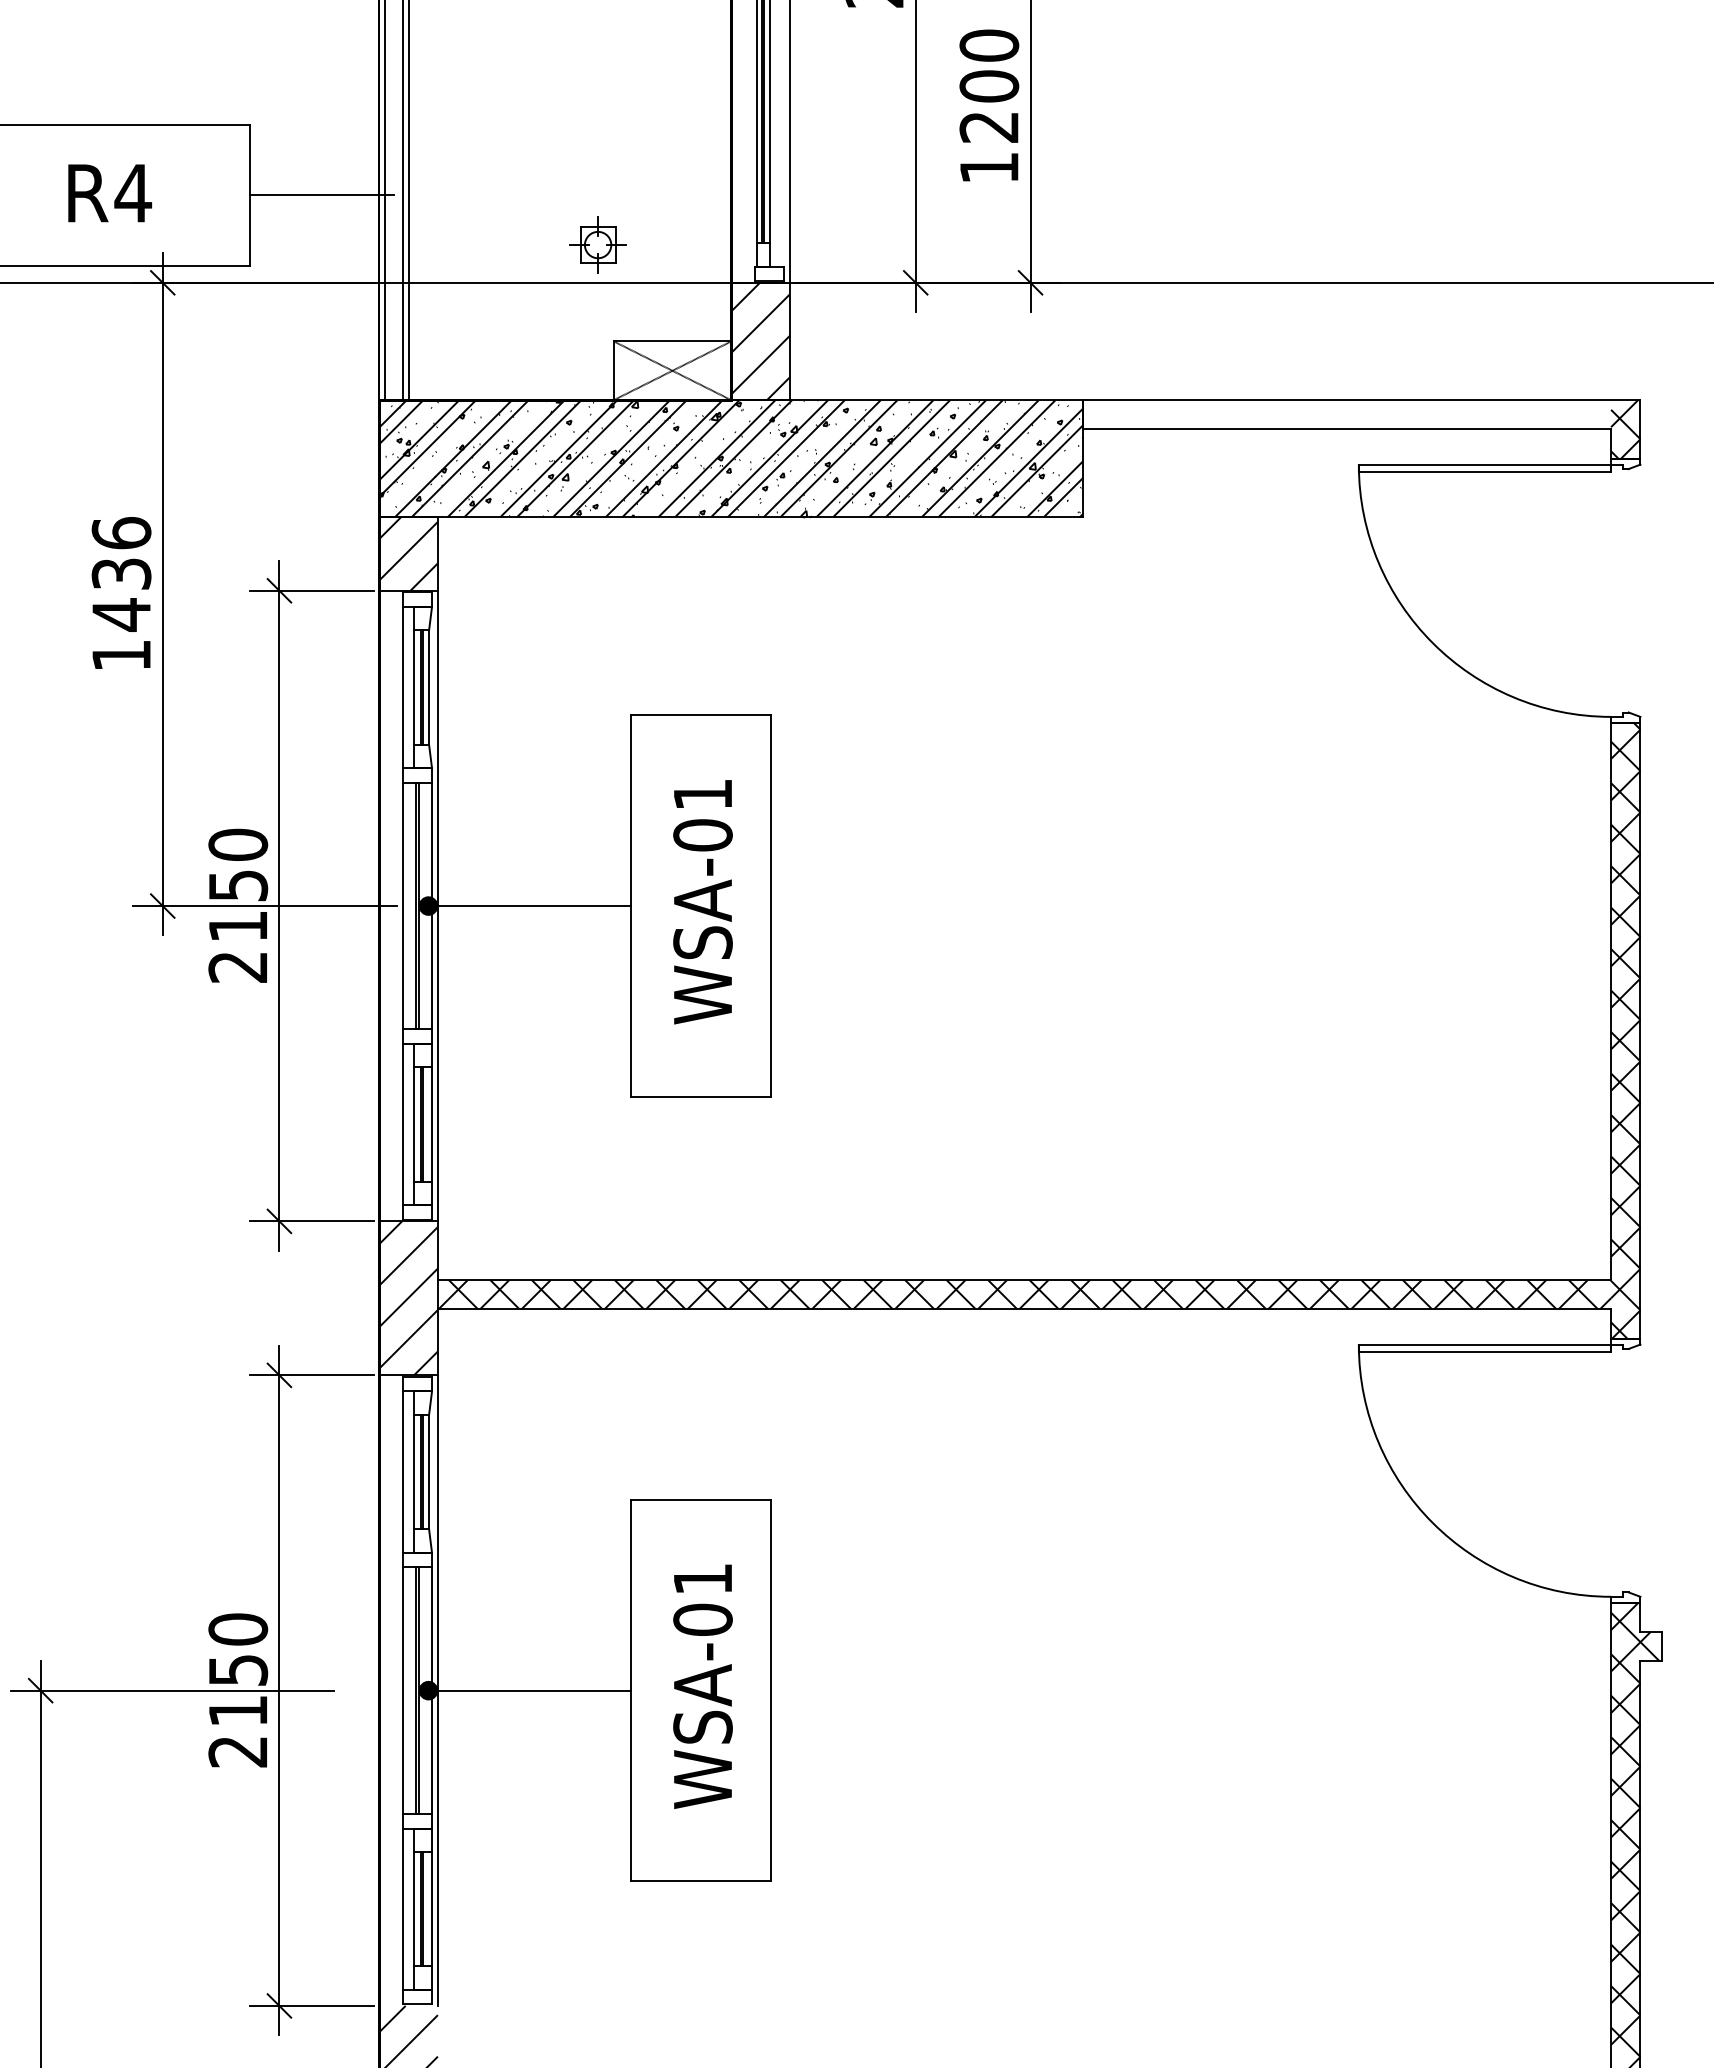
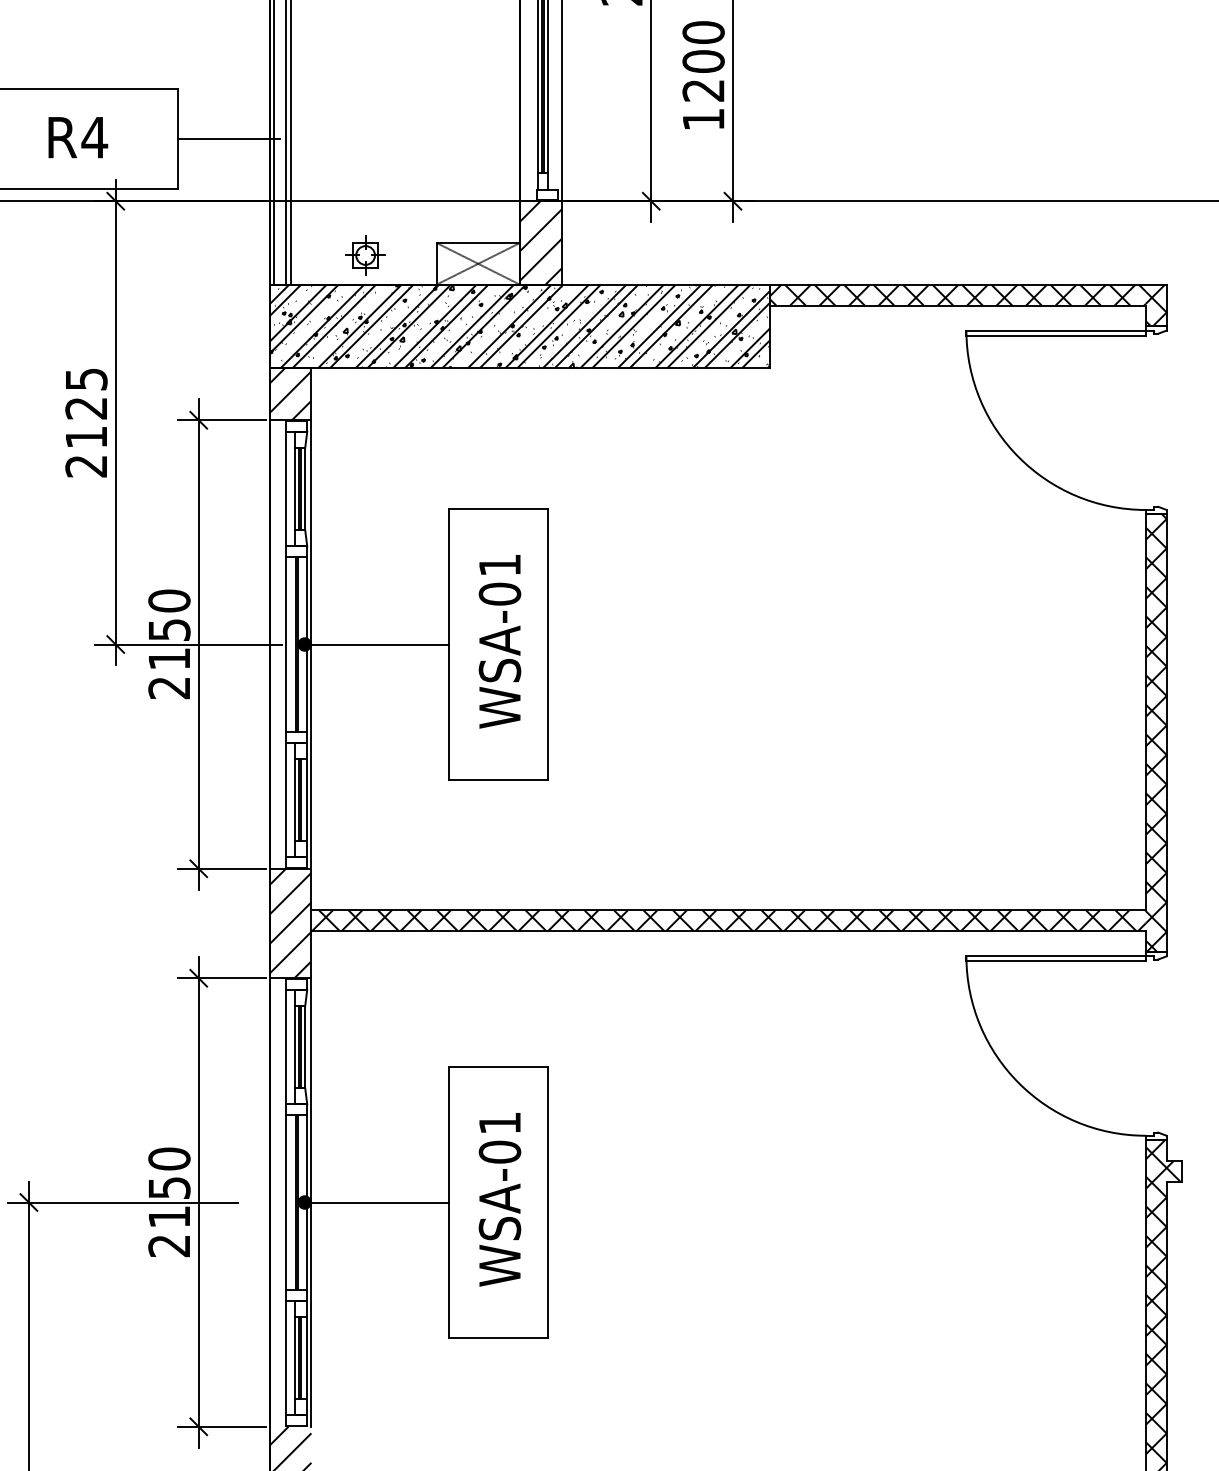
part: (597, 244) -> (365, 255), moved
hatch: (1347, 414) -> (958, 294), added
text: (121, 594) -> (86, 422), 1436 -> 2125

